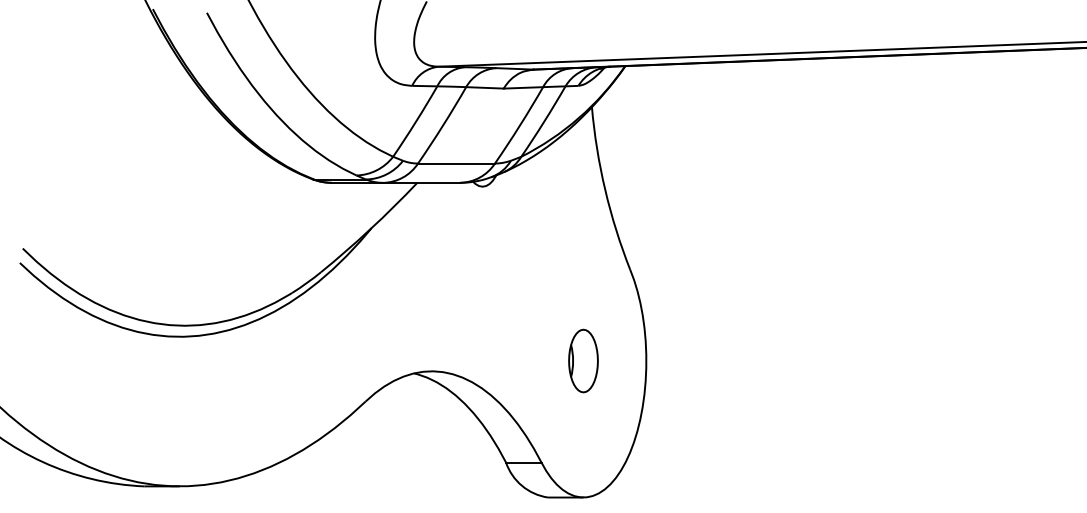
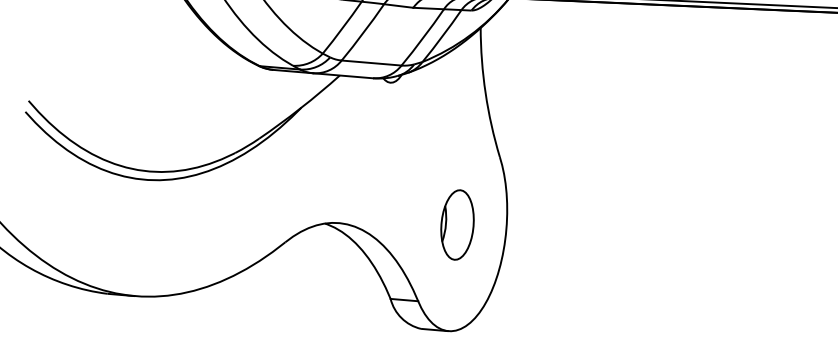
part: (583, 360) -> (457, 224), size x1.43

